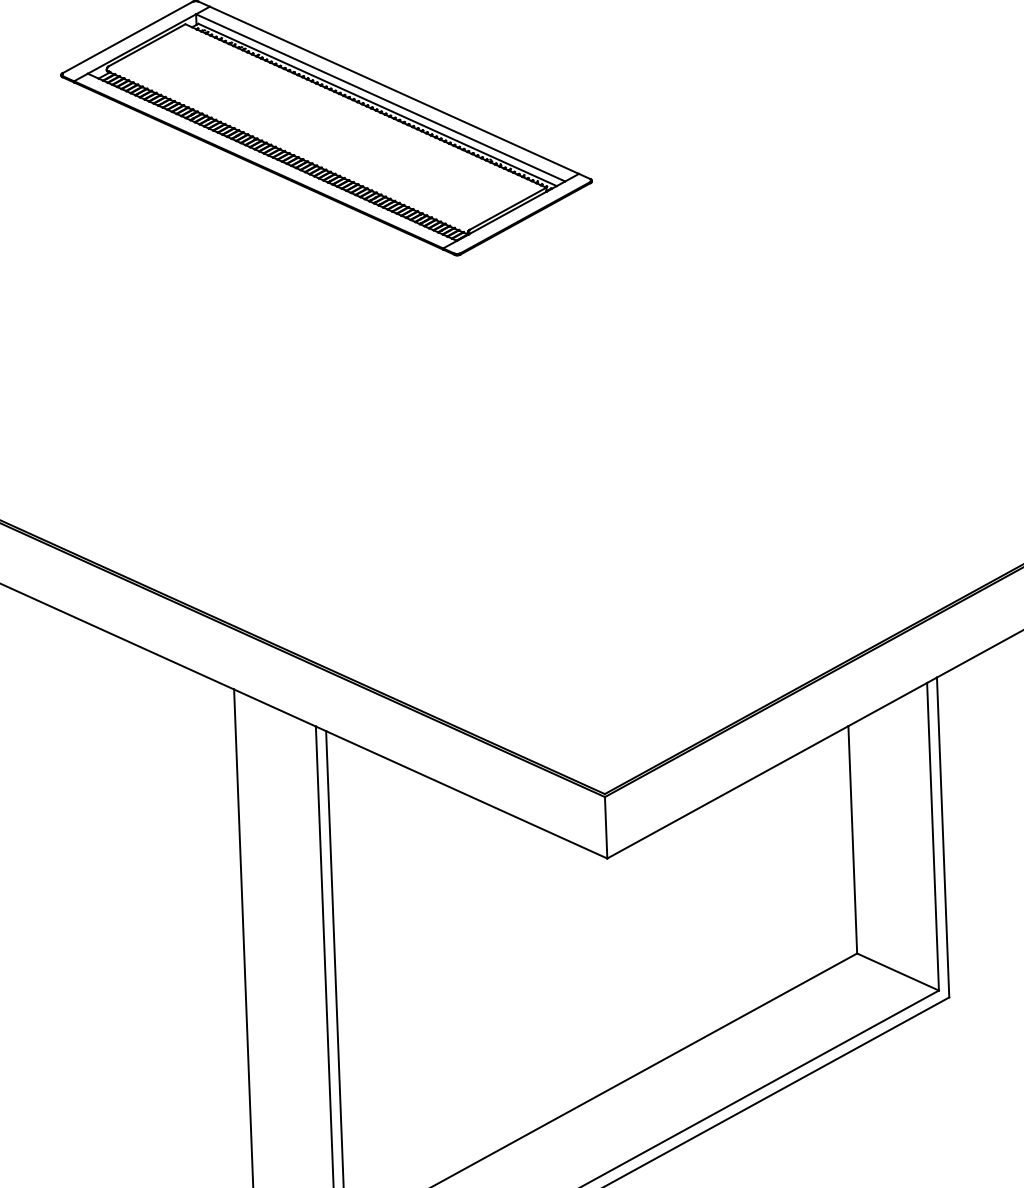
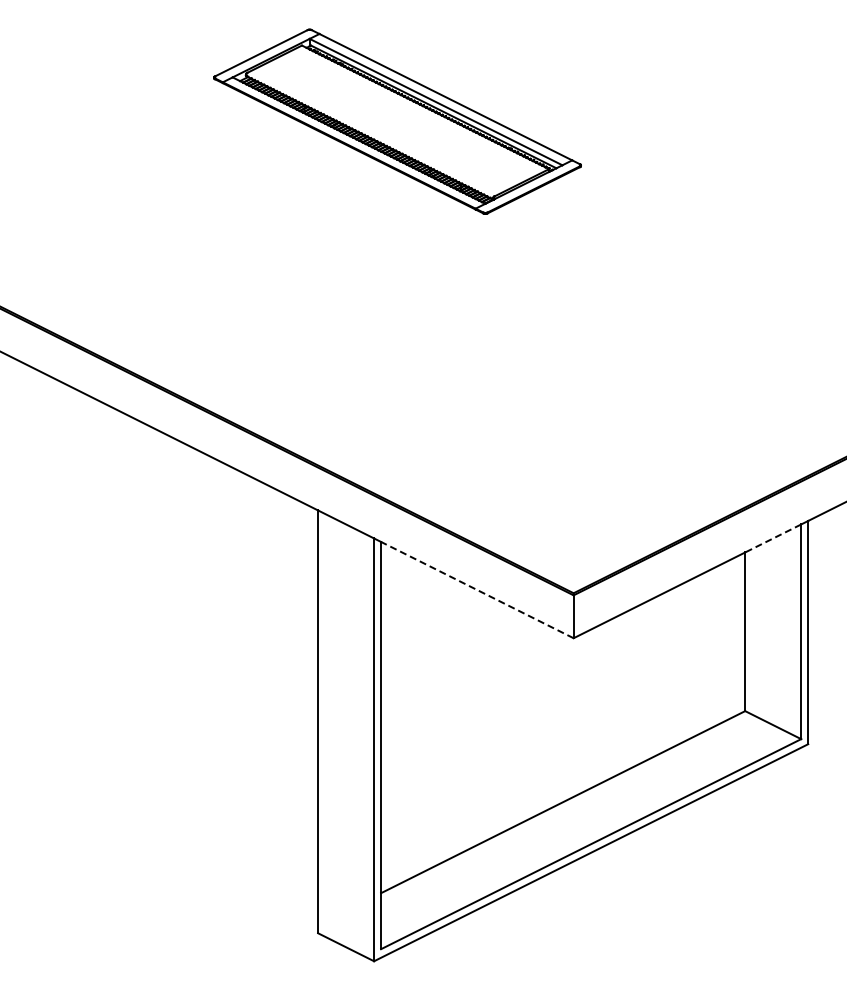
line: (886, 704) -> (772, 538), solid -> dashed
line: (466, 795) -> (477, 590), solid -> dashed

